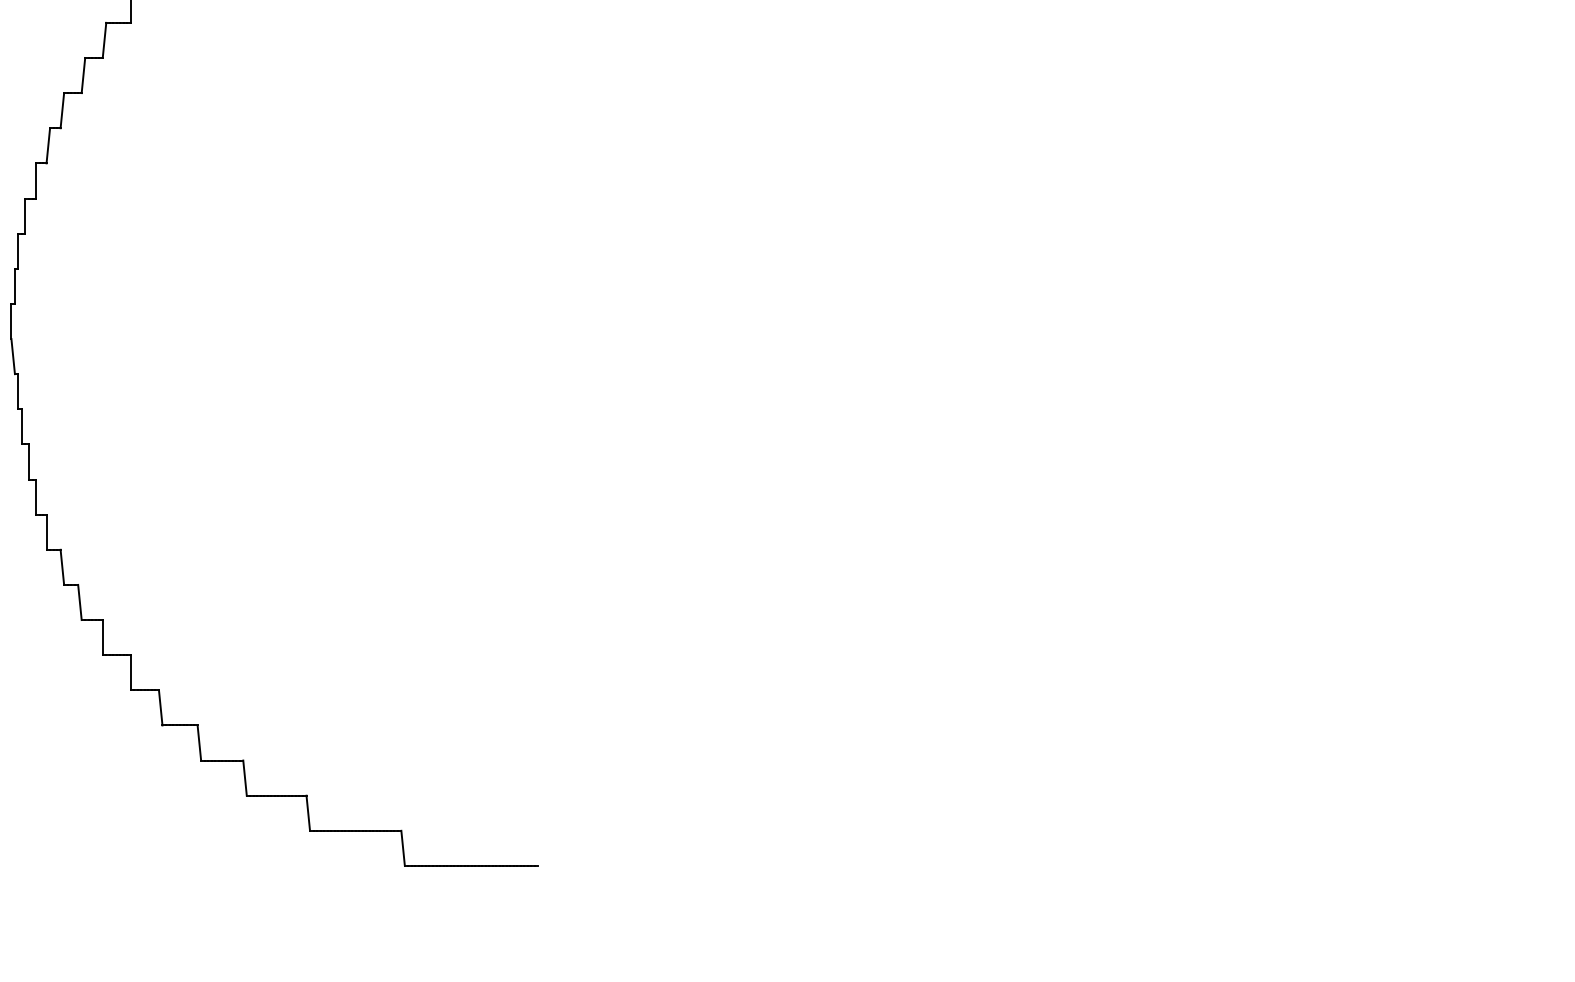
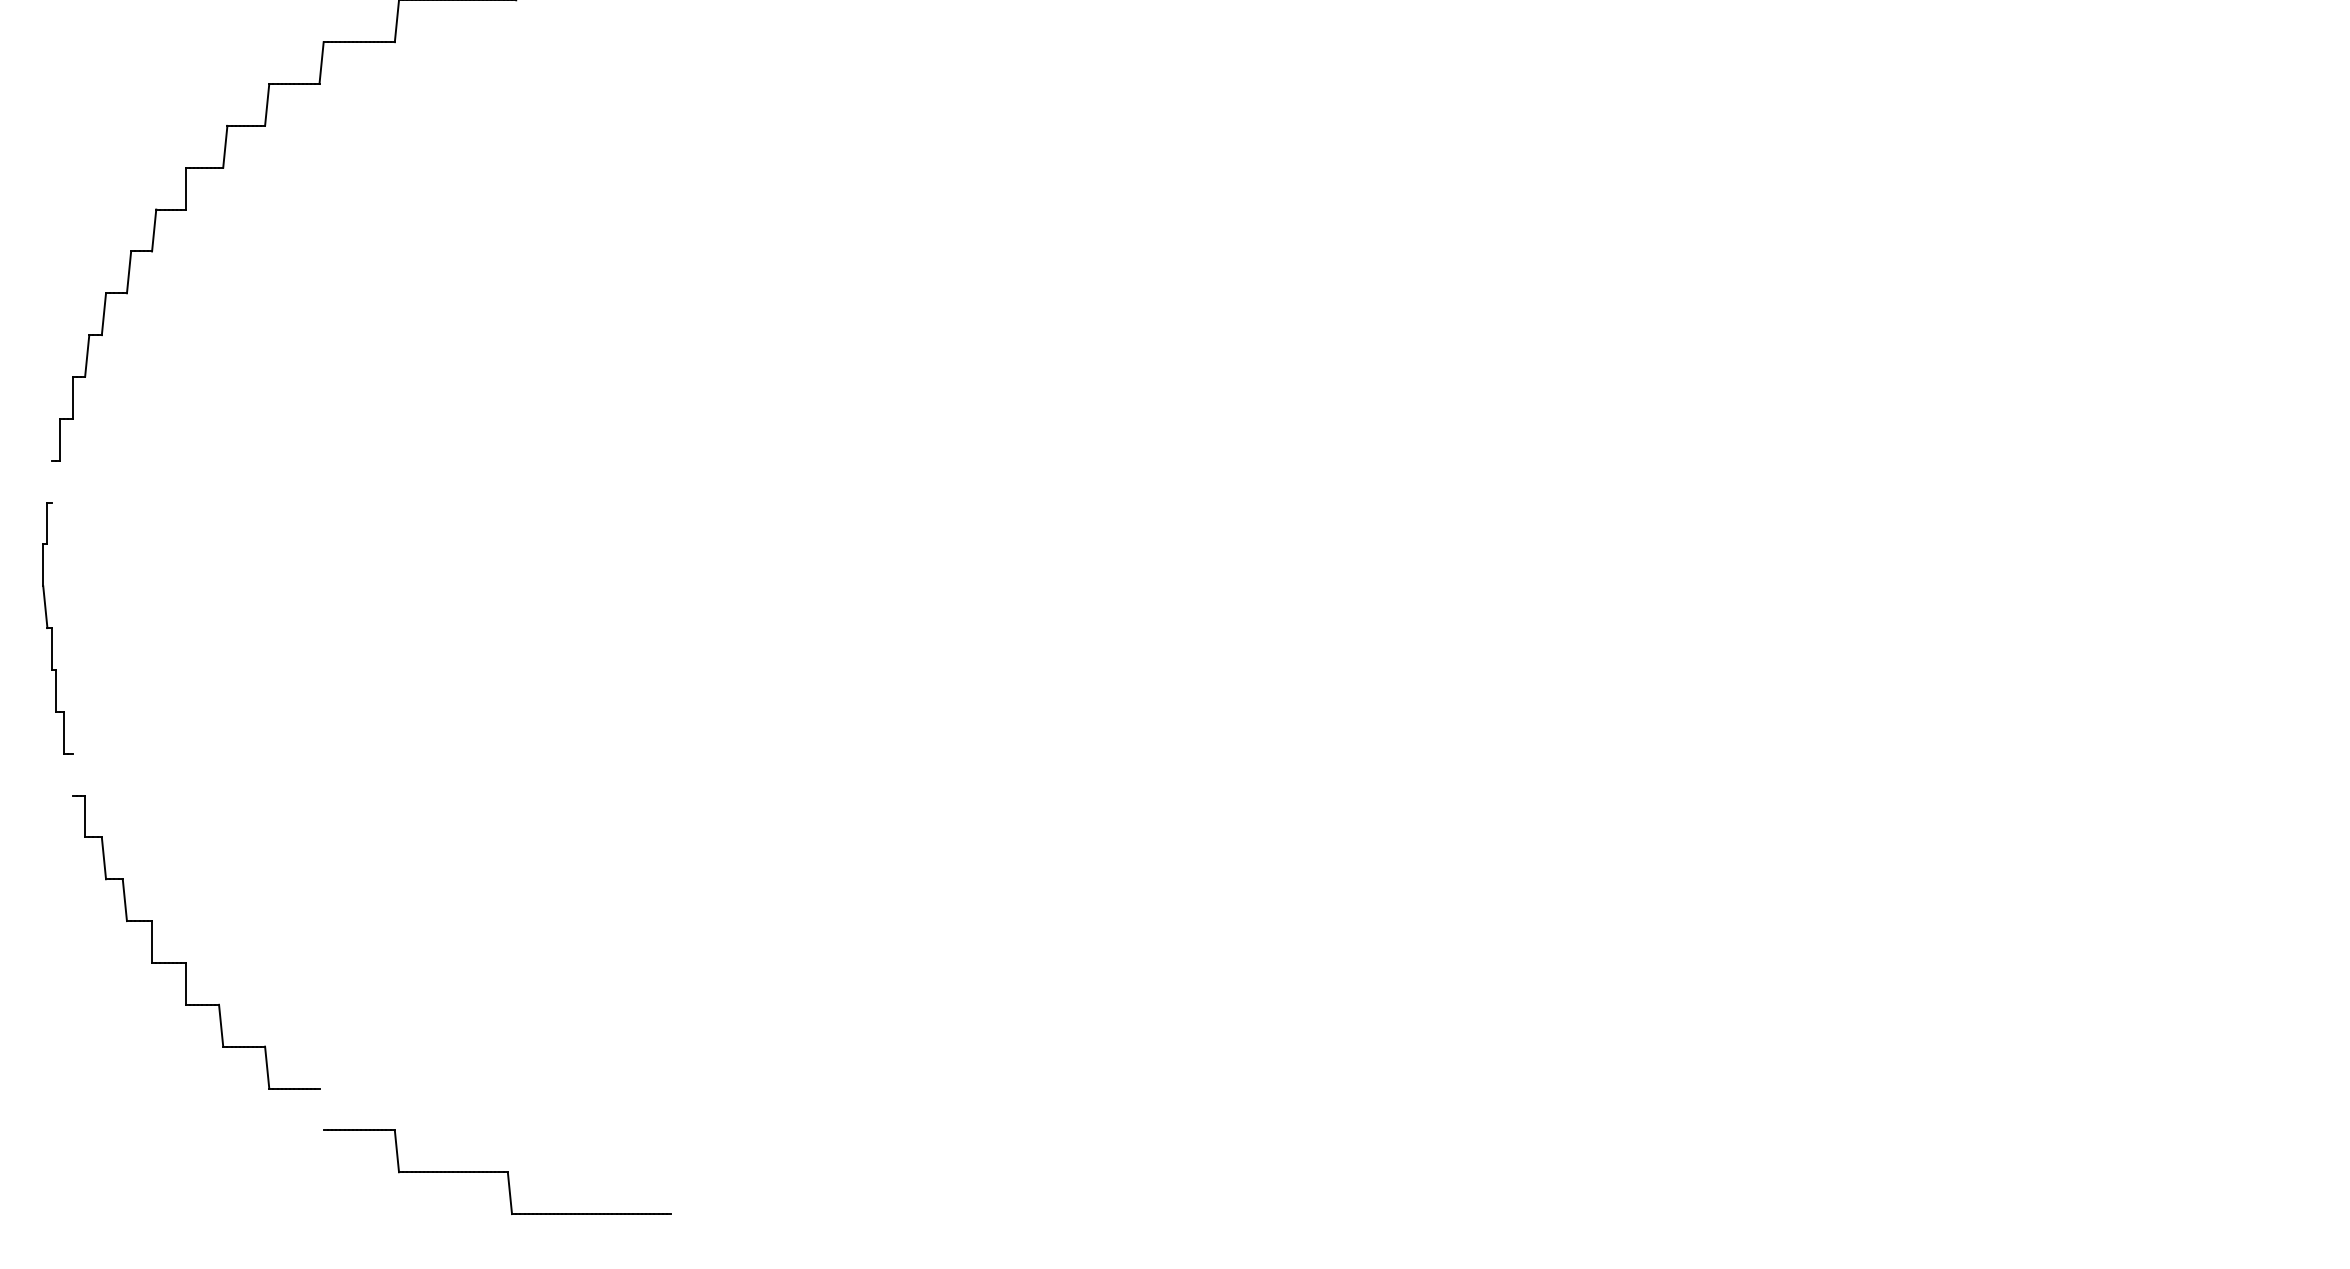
line: (18, 251) -> (51, 481), removed
line: (35, 497) -> (72, 774), removed
line: (244, 778) -> (321, 1109), removed

